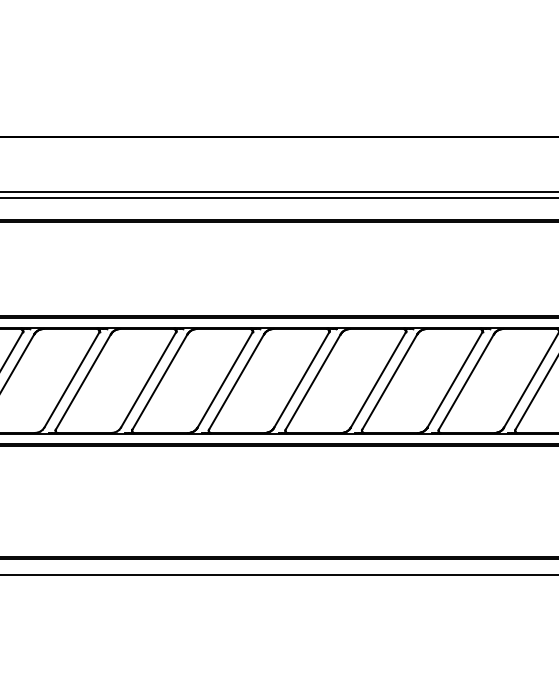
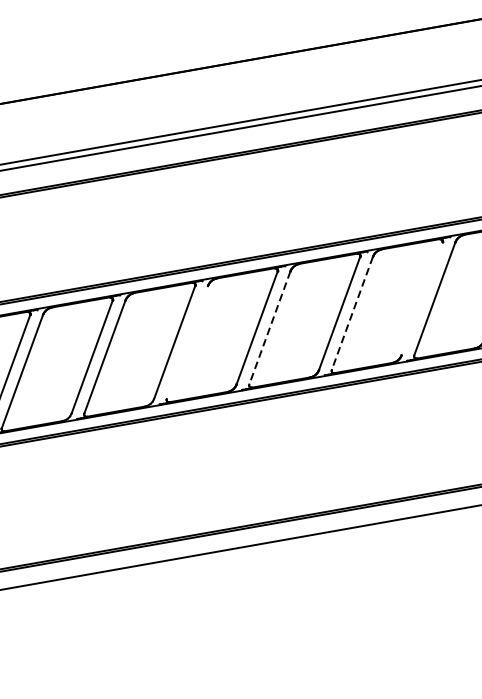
line: (377, 379) -> (421, 298), removed
line: (159, 381) -> (186, 342), removed
line: (236, 382) -> (269, 328), solid -> dashed
line: (312, 382) -> (351, 314), solid -> dashed

